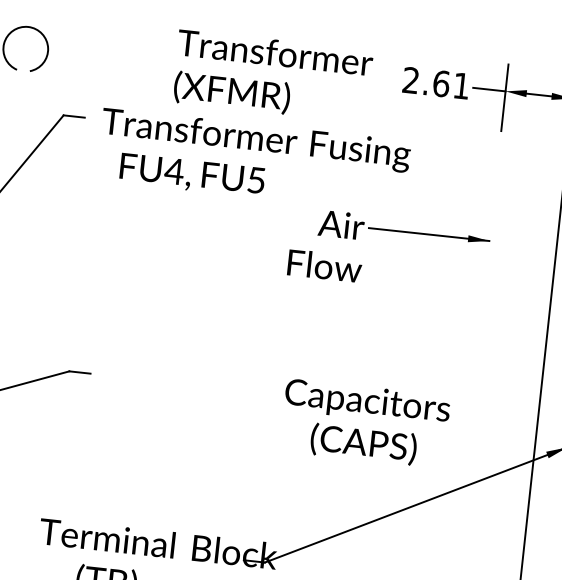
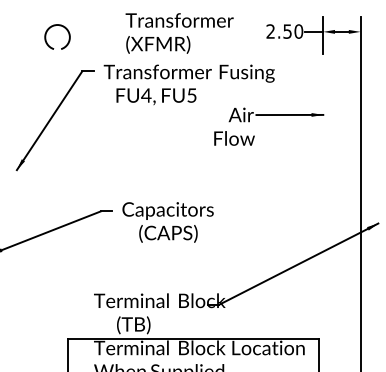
text: (272, 76) -> (179, 33), moved
text: (452, 84) -> (293, 31), 2.61 -> 2.50
text: (364, 423) -> (167, 222), moved

